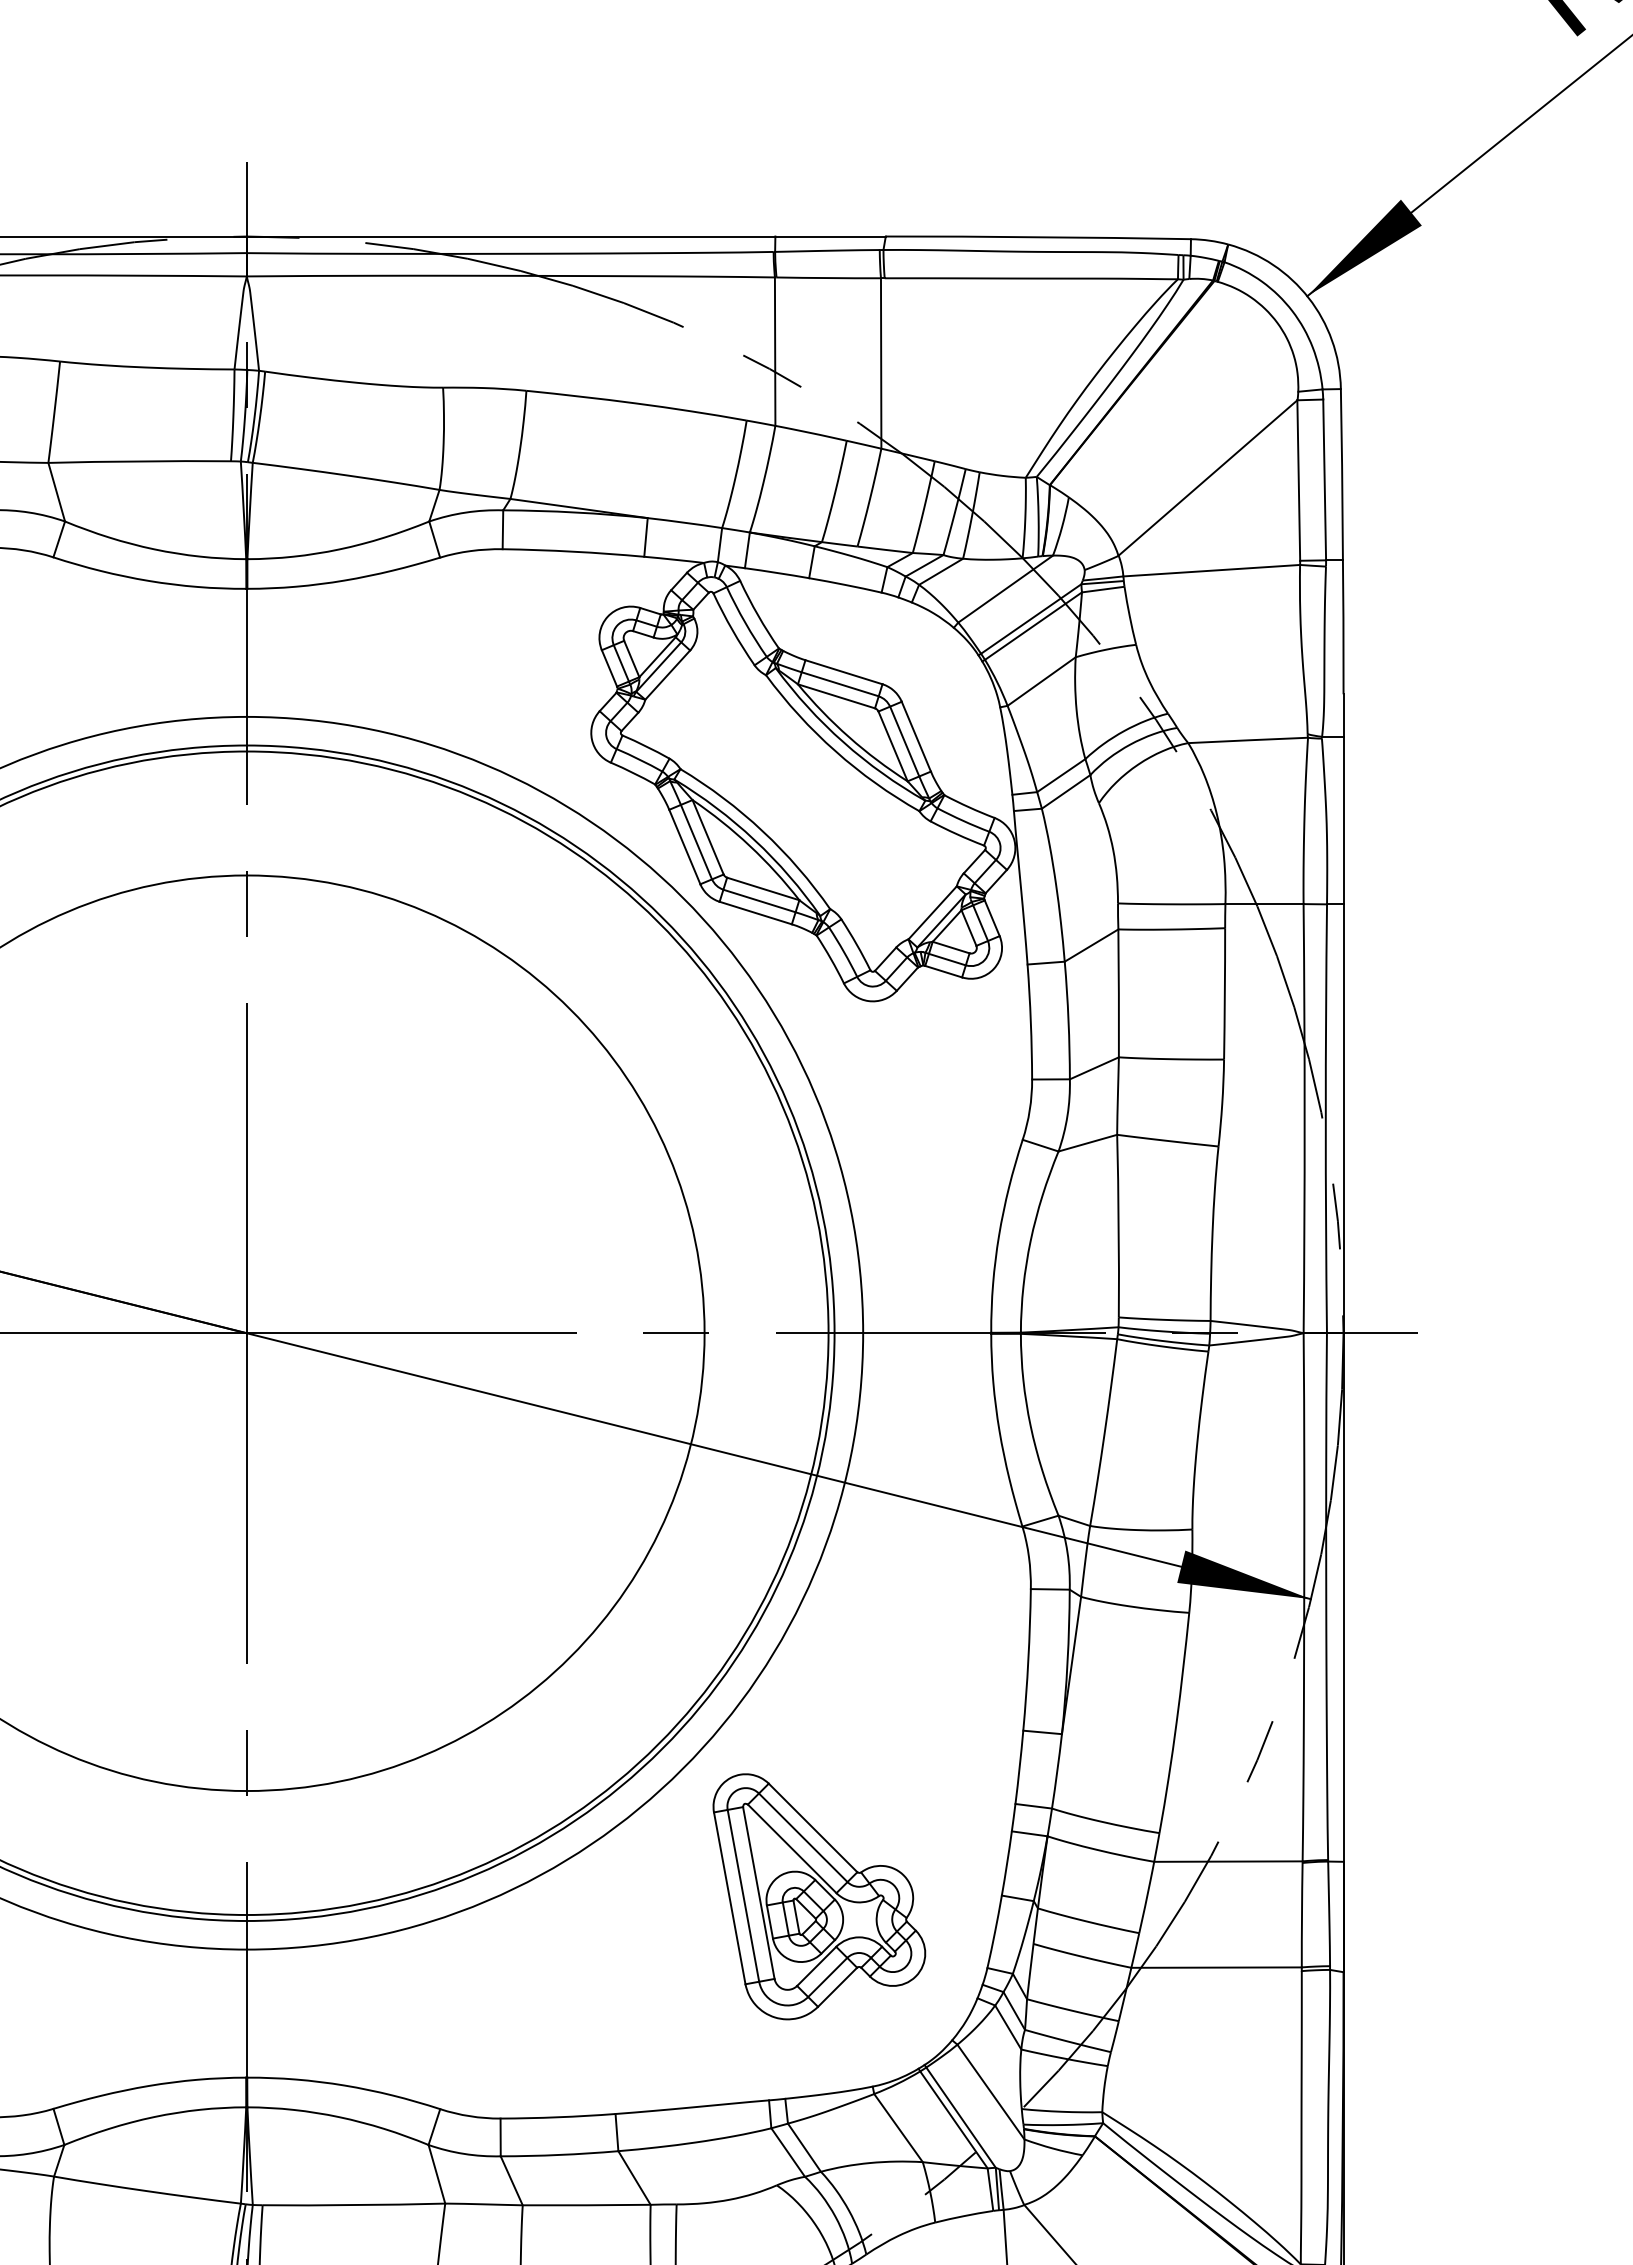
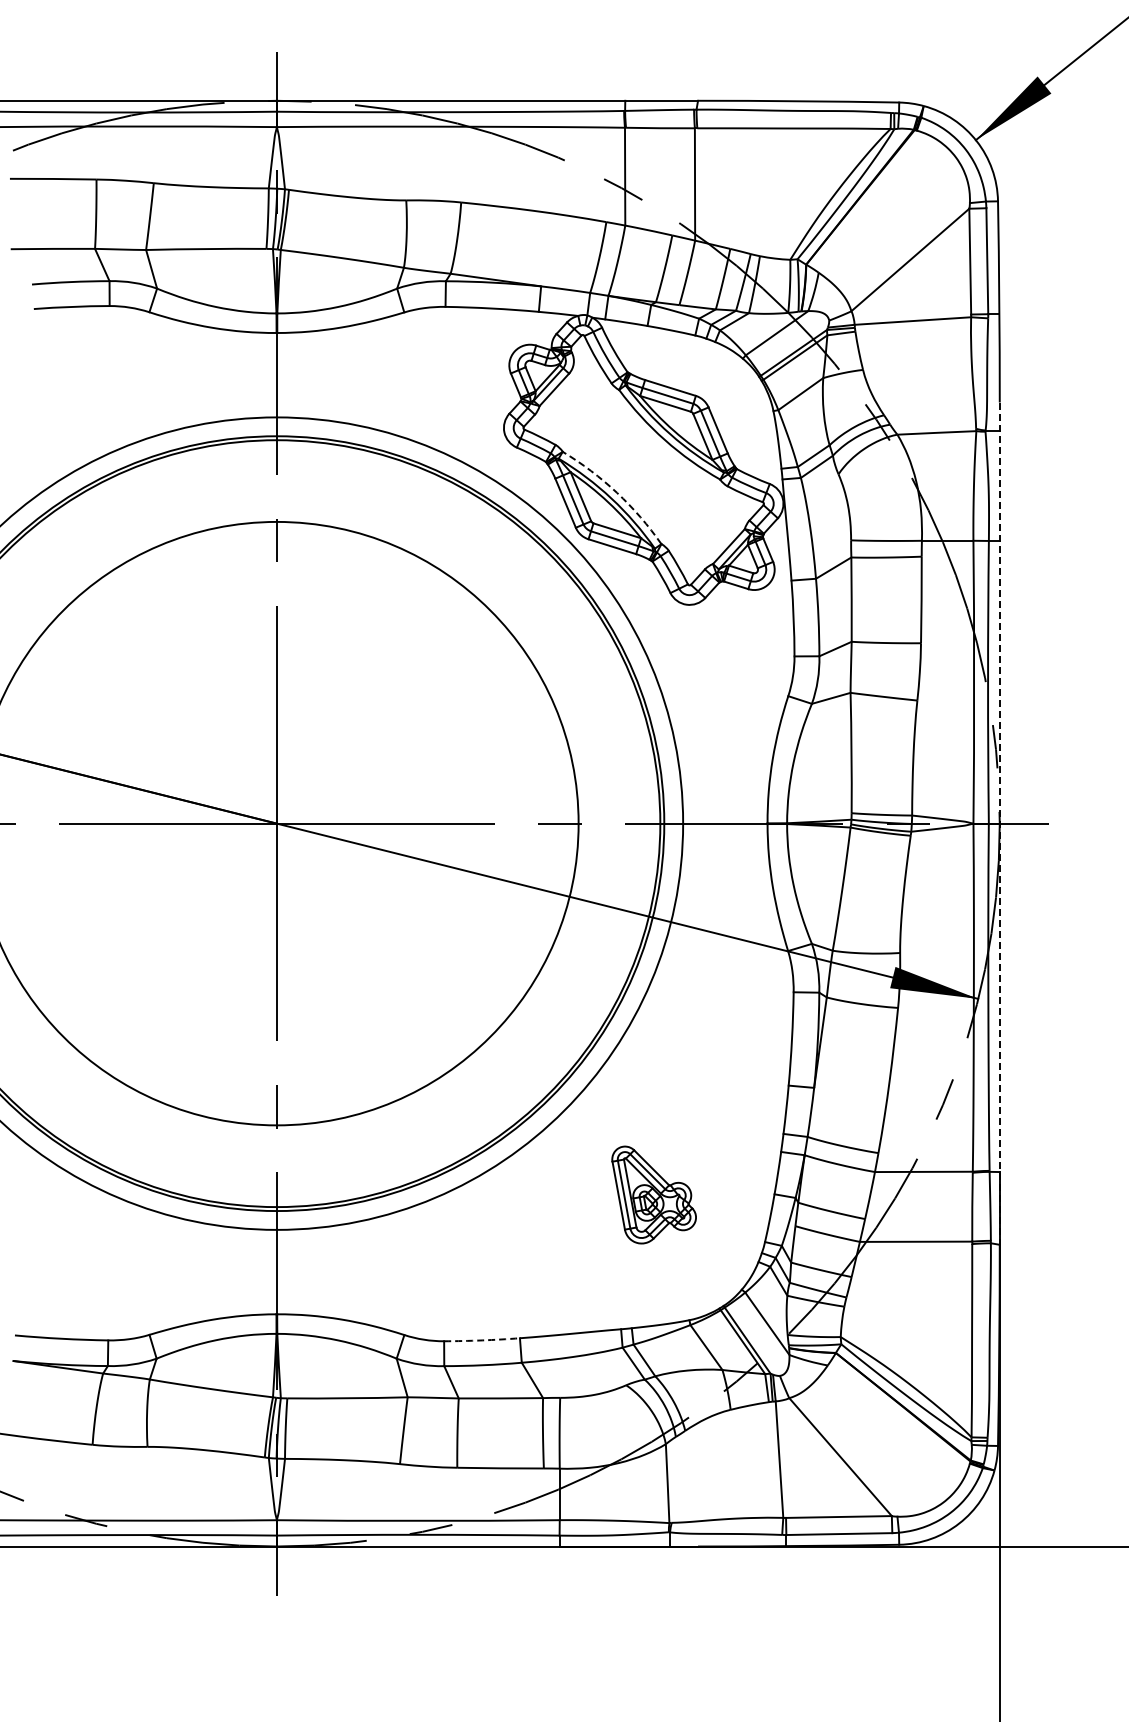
arc: (762, 830) -> (616, 492), solid -> dashed
line: (1343, 1334) -> (999, 824), solid -> dashed
part: (818, 1895) -> (653, 1194), size x0.6
arc: (558, 2117) -> (482, 1340), solid -> dashed

